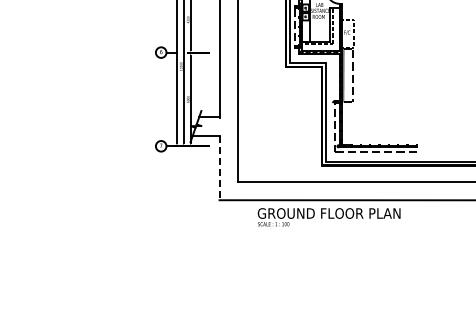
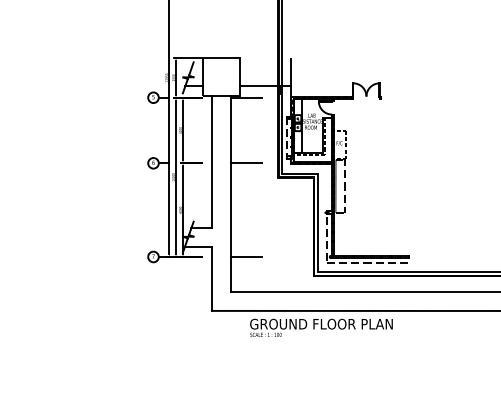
line: (254, 52) -> (246, 163), added
line: (254, 145) -> (246, 256), added
line: (219, 168) -> (211, 279), dashed -> solid

